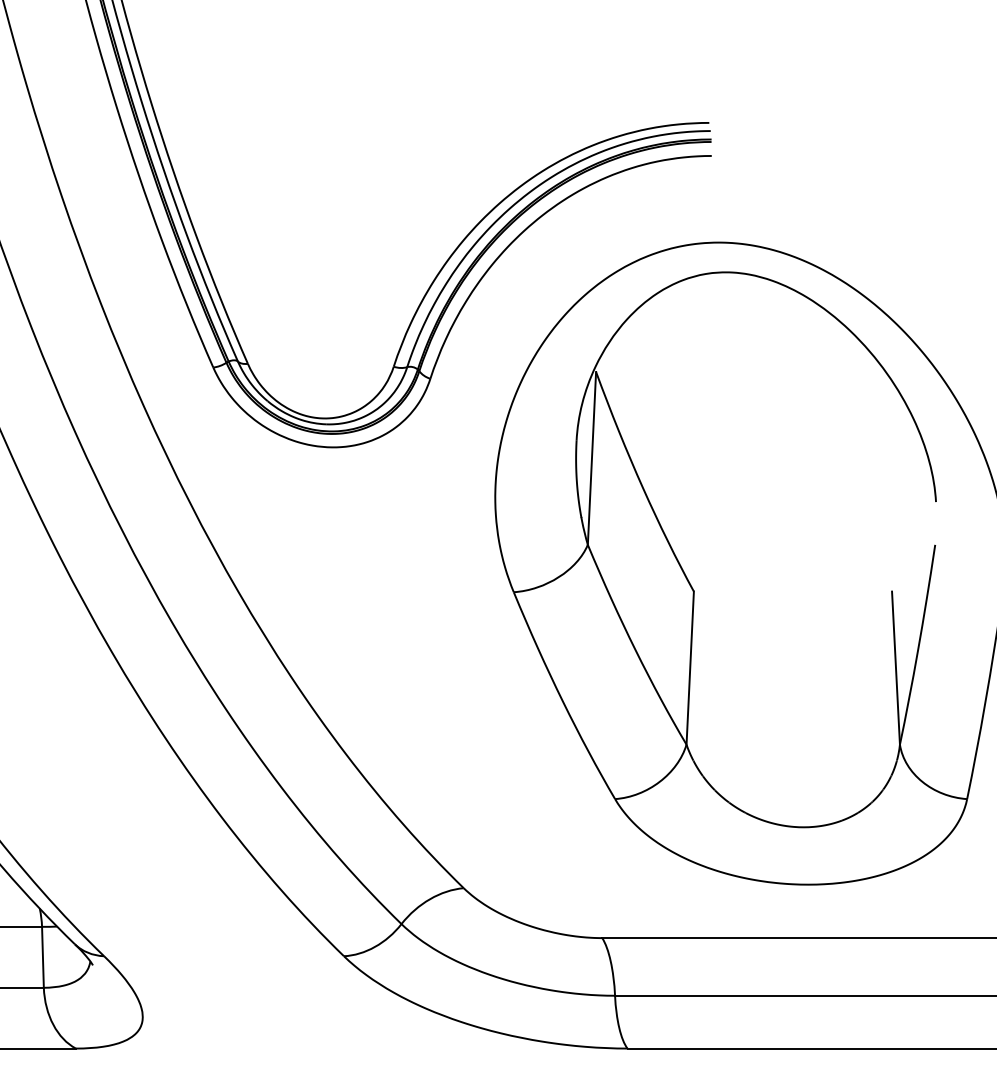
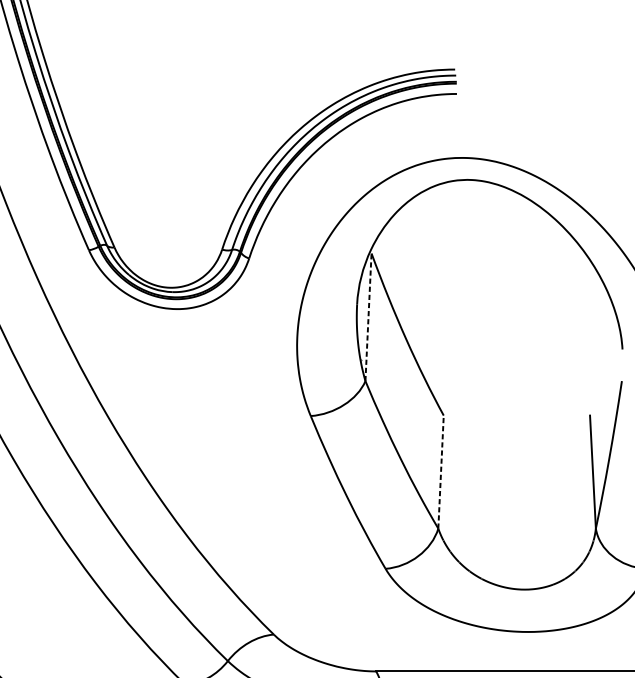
line: (591, 458) -> (368, 317), solid -> dashed
line: (690, 668) -> (441, 472), solid -> dashed

